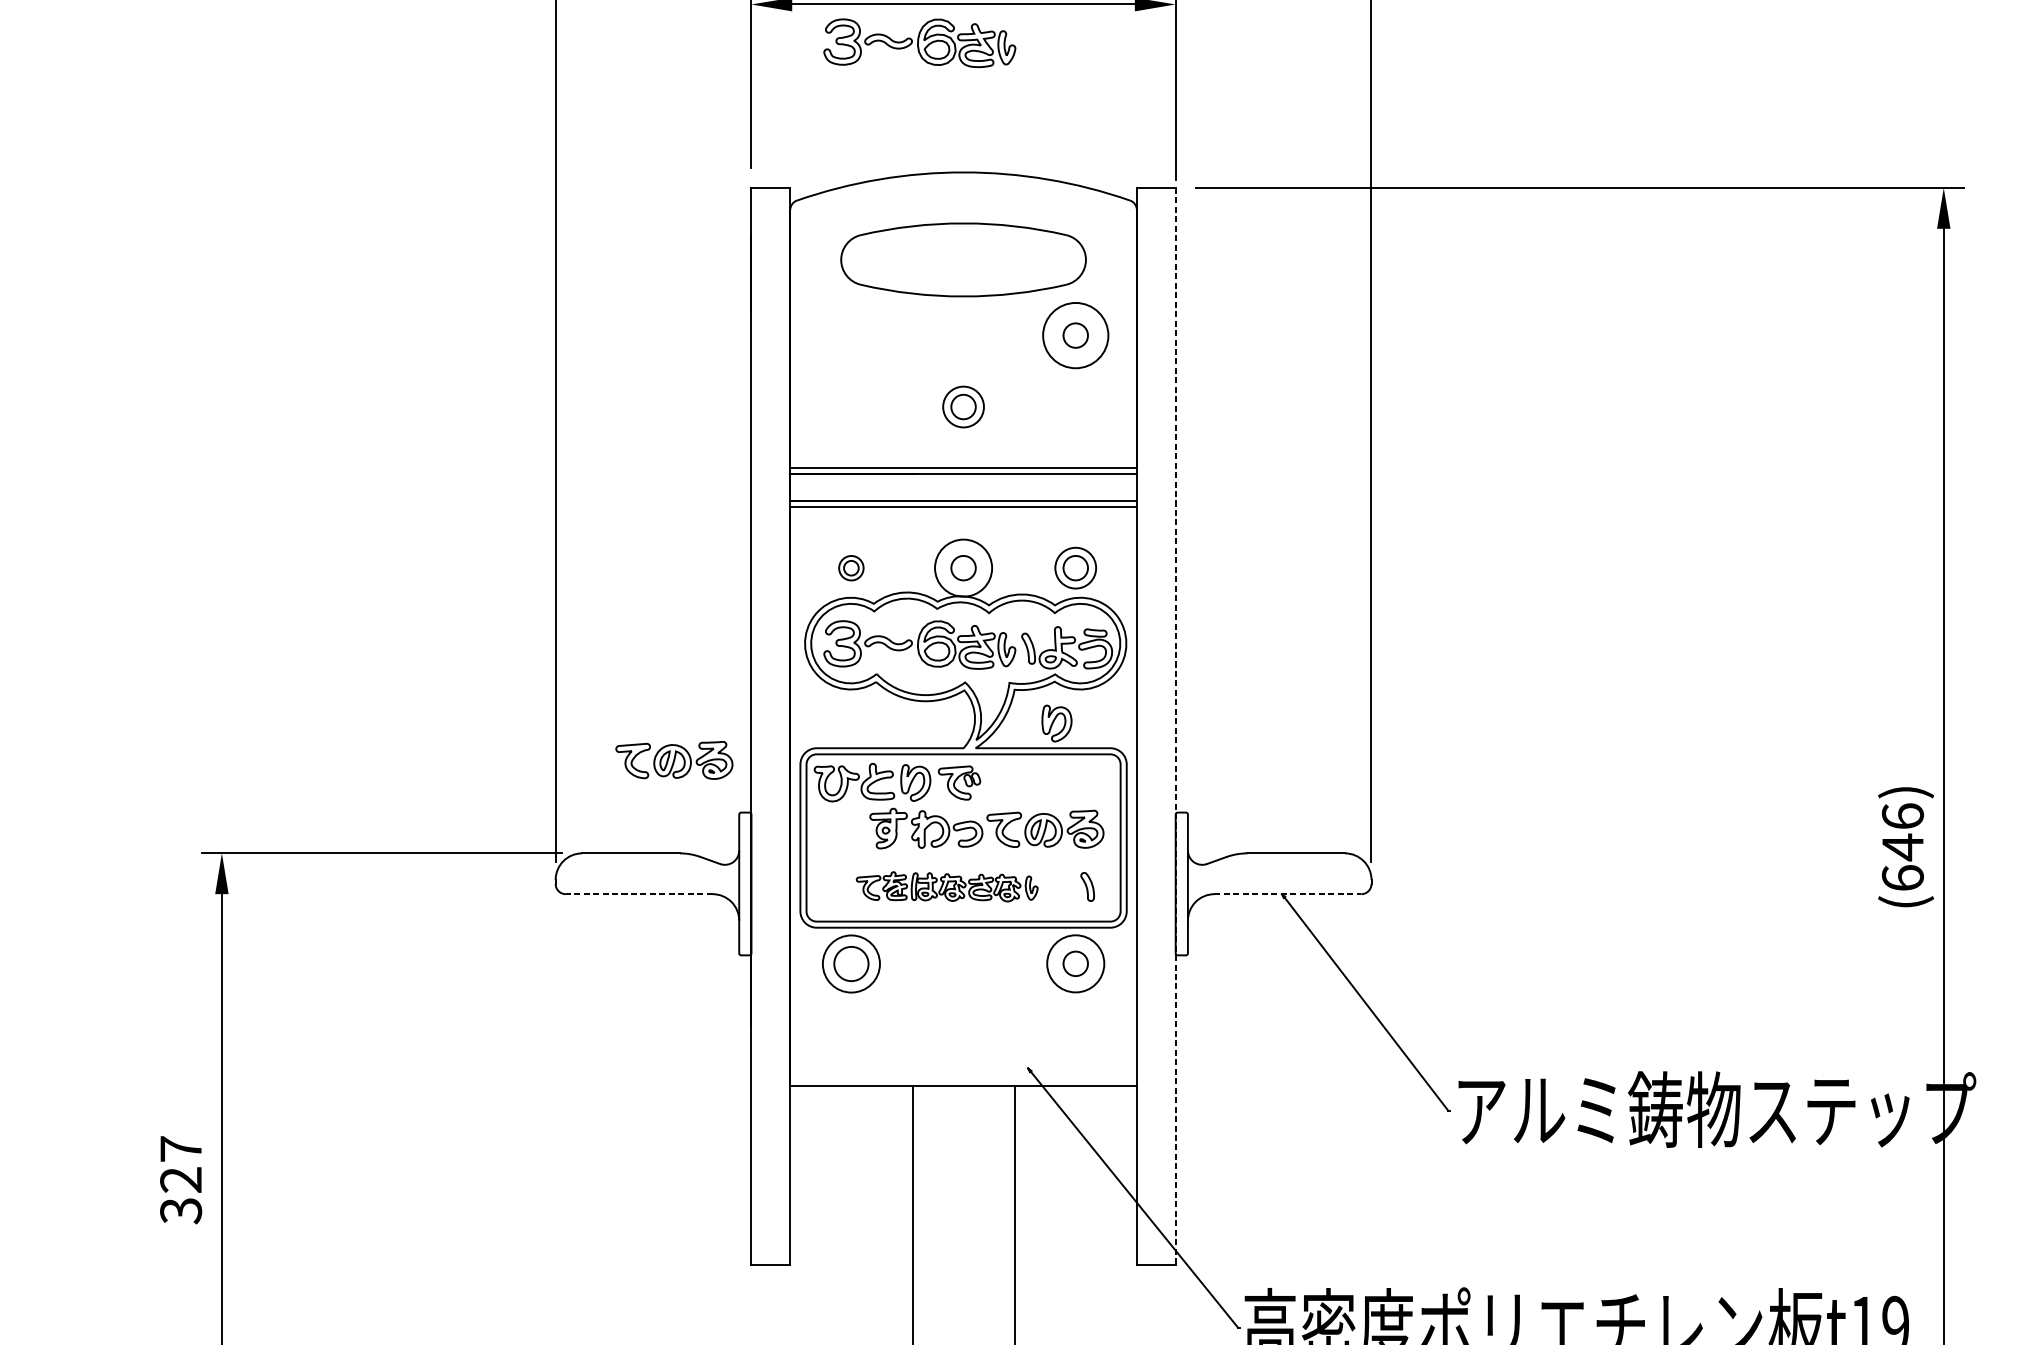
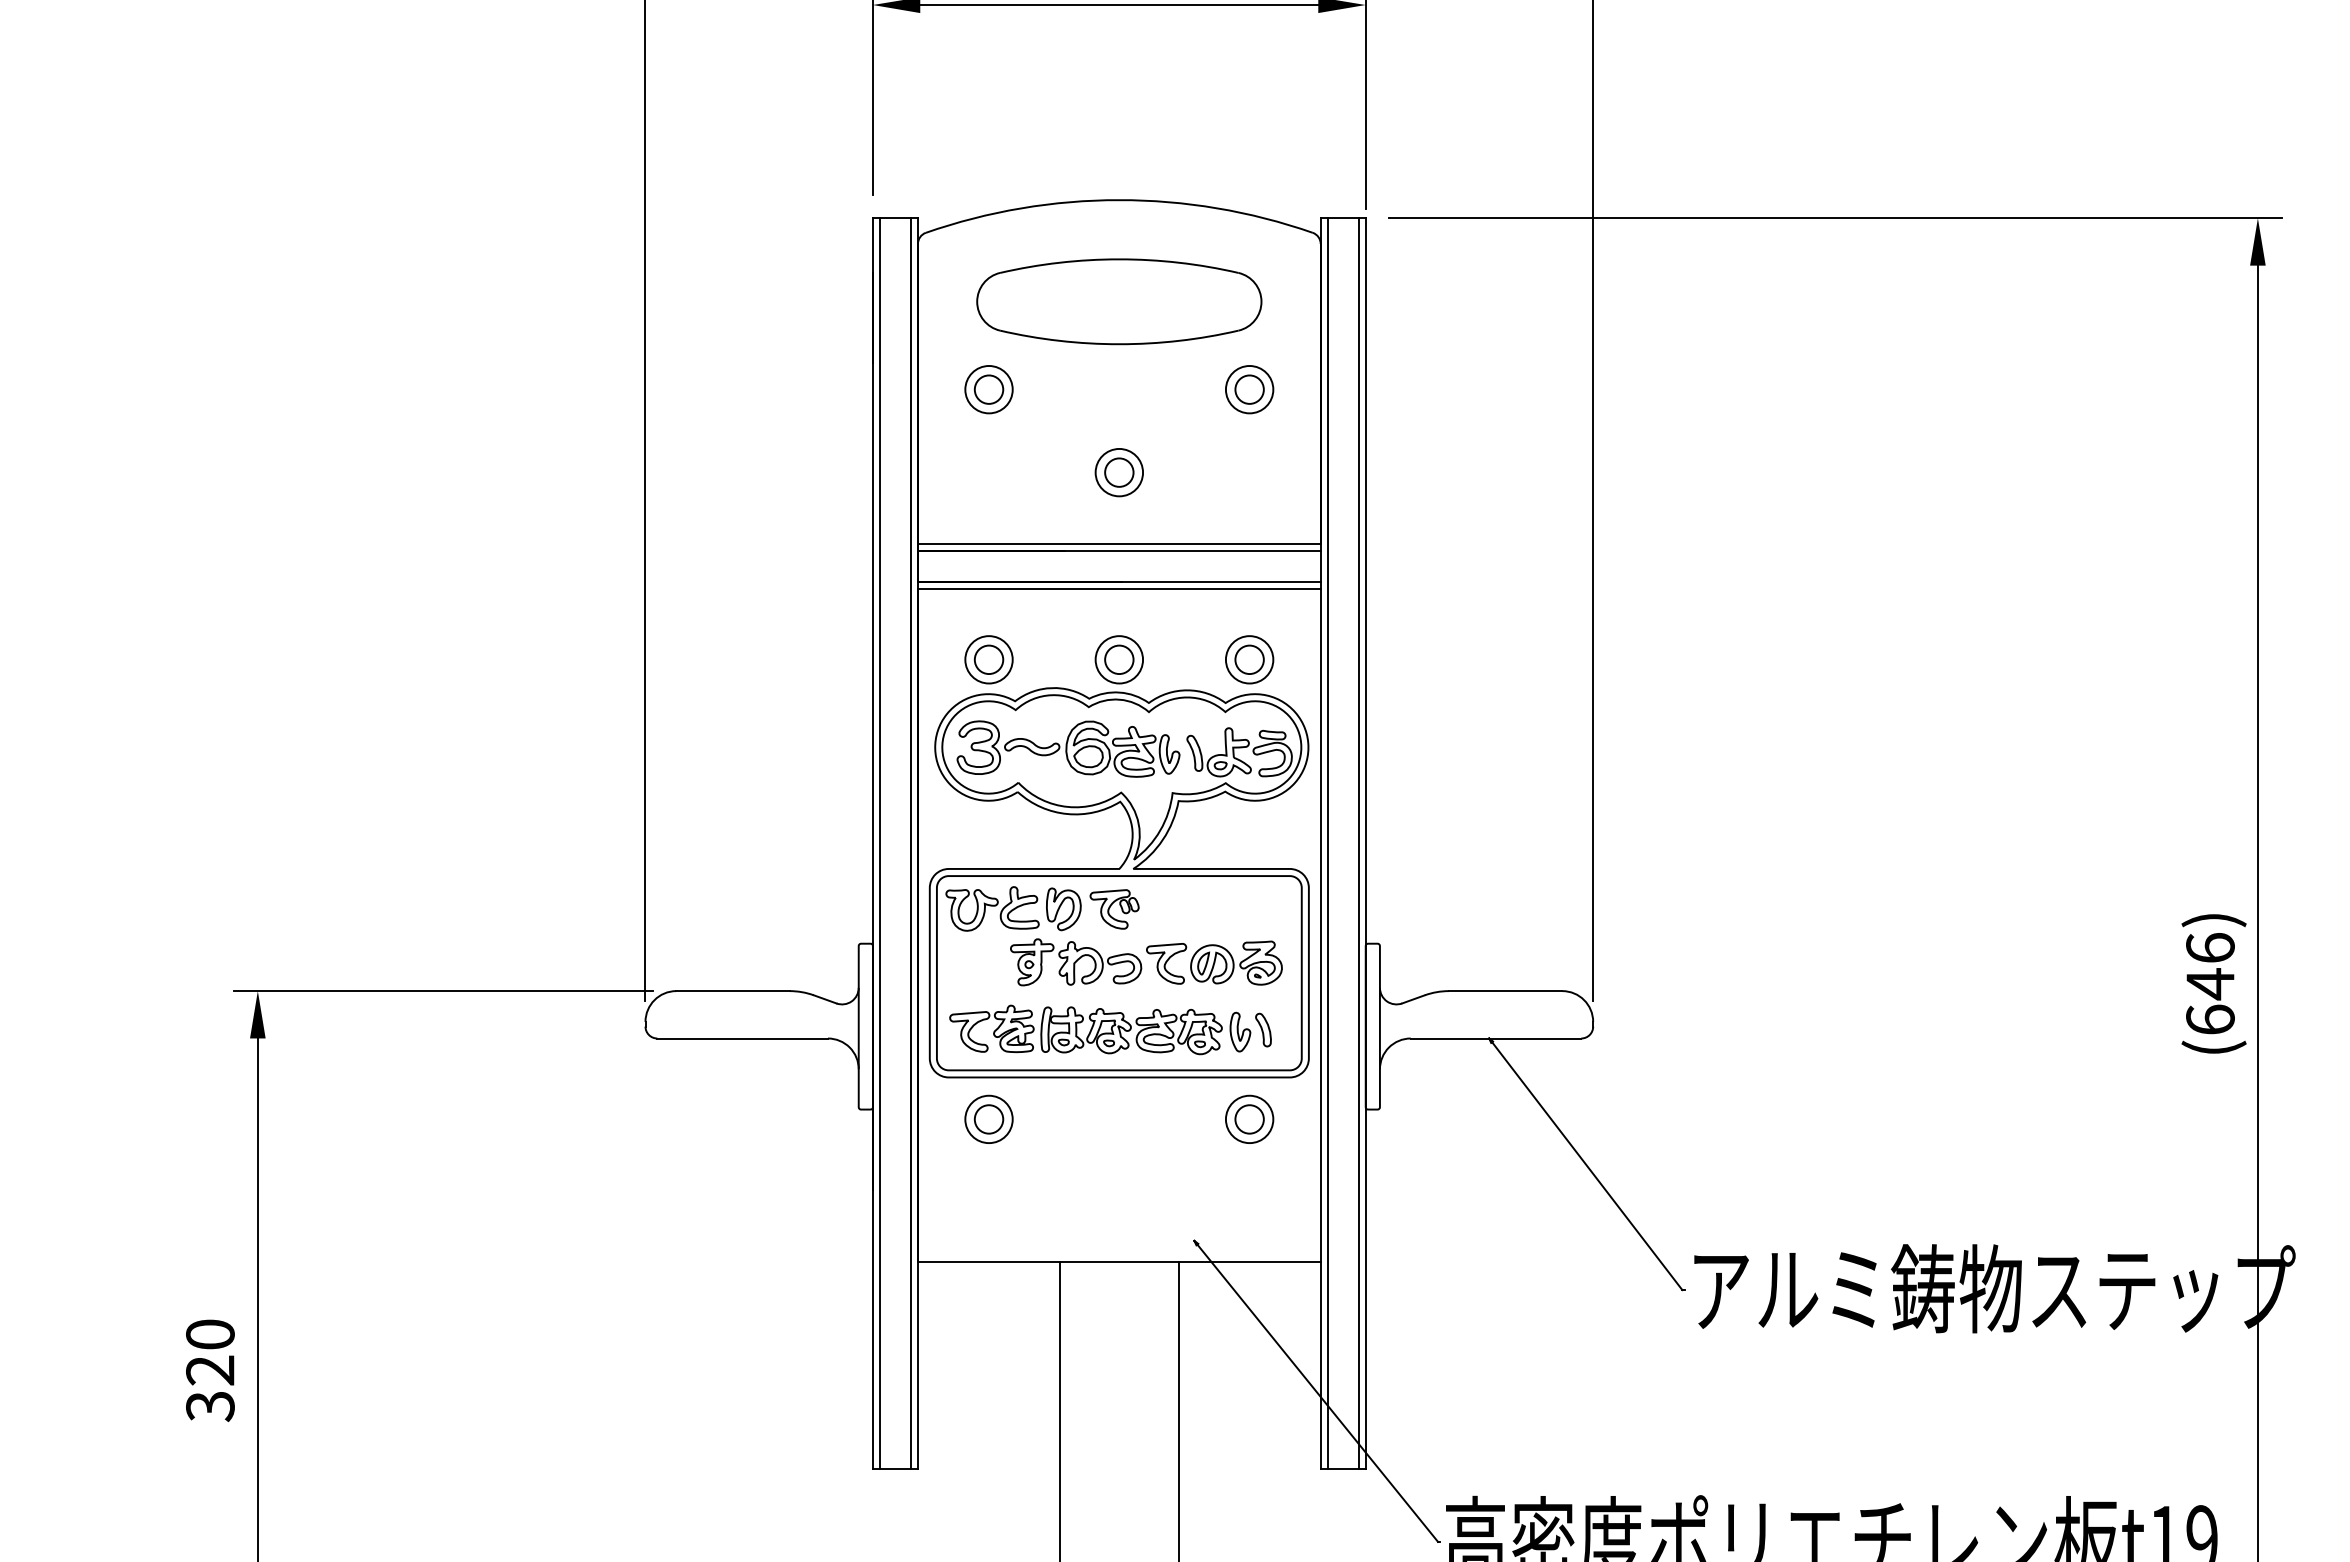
part: (919, 42) -> (1068, 49), removed
part: (850, 335) -> (988, 389), added
circle: (1075, 335) -> (1249, 389), size x0.62
part: (850, 567) -> (988, 659), size x1.67
circle: (963, 567) -> (1119, 659), size x0.71
part: (1056, 723) -> (1227, 840), removed
line: (757, 726) -> (880, 843), added
line: (783, 726) -> (910, 843), added
line: (1142, 726) -> (1327, 843), added
line: (1169, 726) -> (1358, 843), added
line: (1175, 726) -> (1365, 843), dashed -> solid
part: (674, 759) -> (783, 882), removed
part: (947, 886) -> (1100, 1029), size x1.43
line: (639, 894) -> (742, 1038), dashed -> solid
line: (1288, 894) -> (1496, 1038), dashed -> solid
part: (850, 963) -> (988, 1118), size x0.71
circle: (1075, 963) -> (1249, 1119), size x0.71
text: (181, 1149) -> (210, 1334), 327 -> 320

